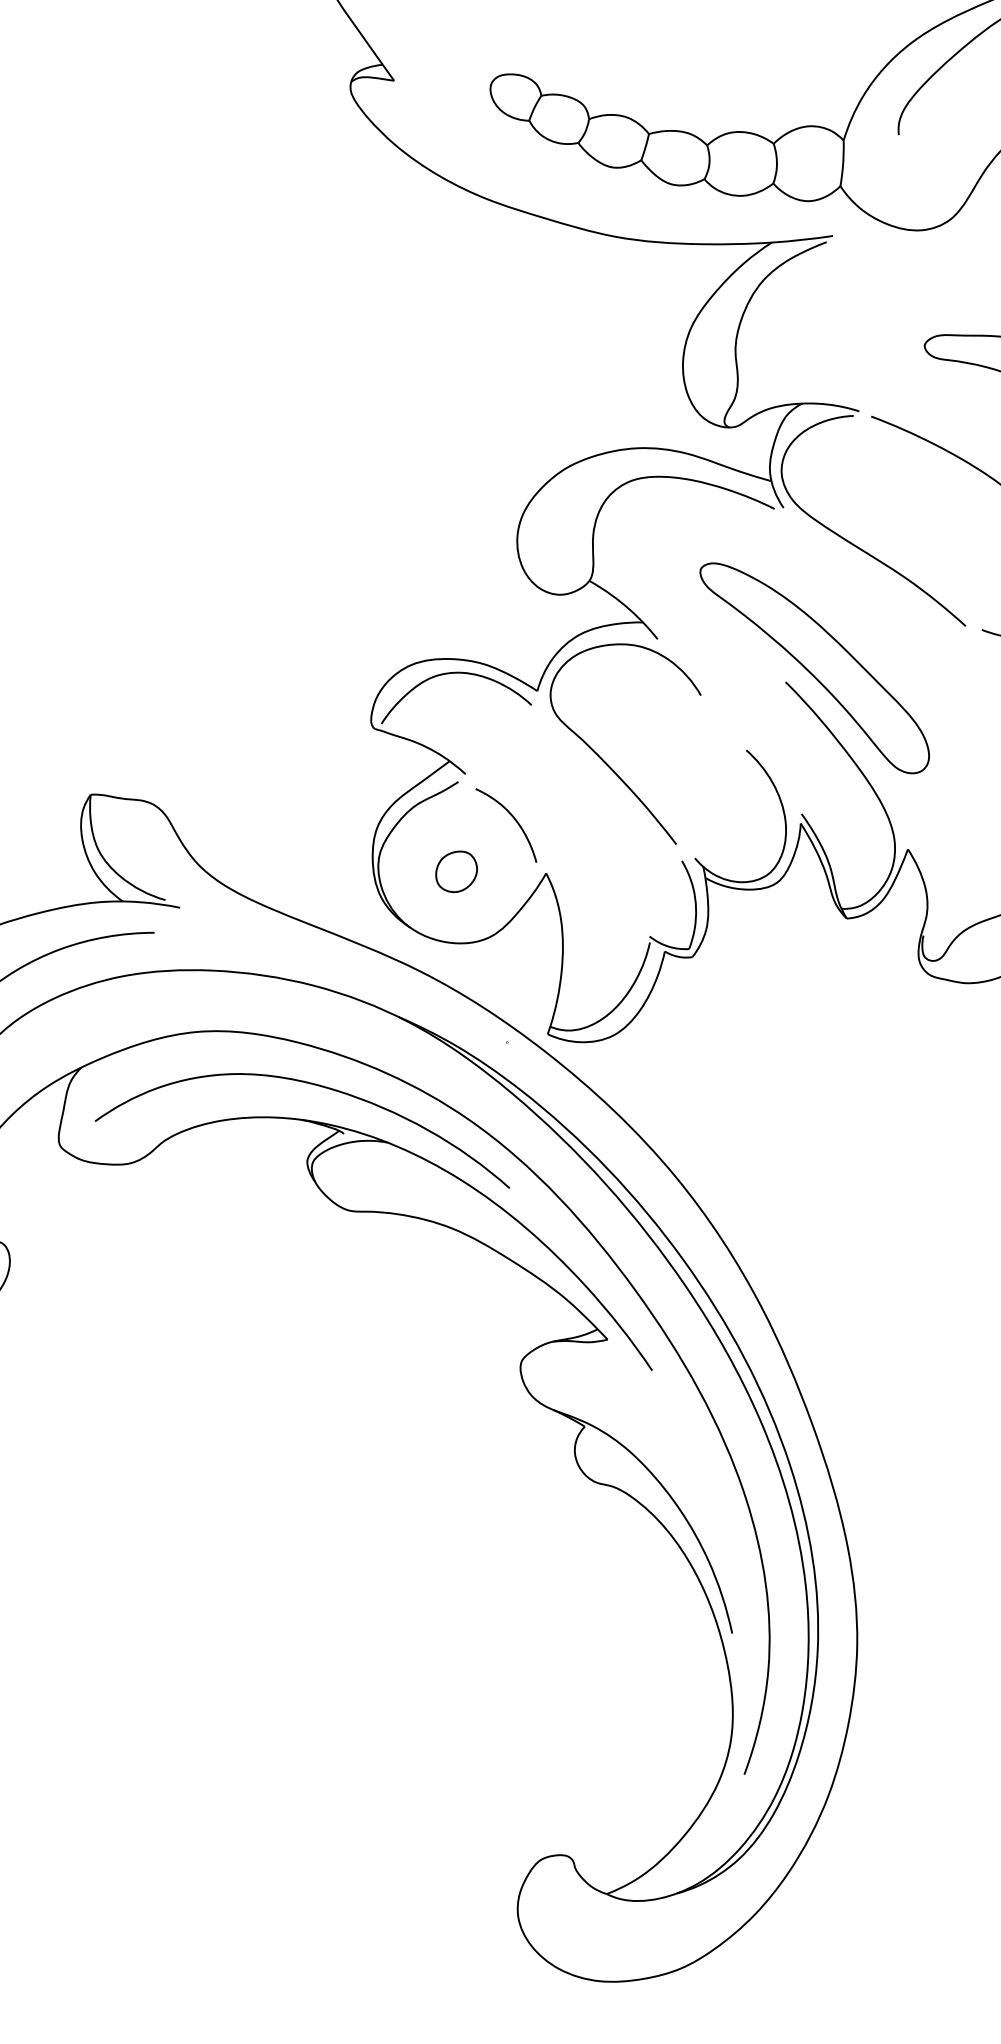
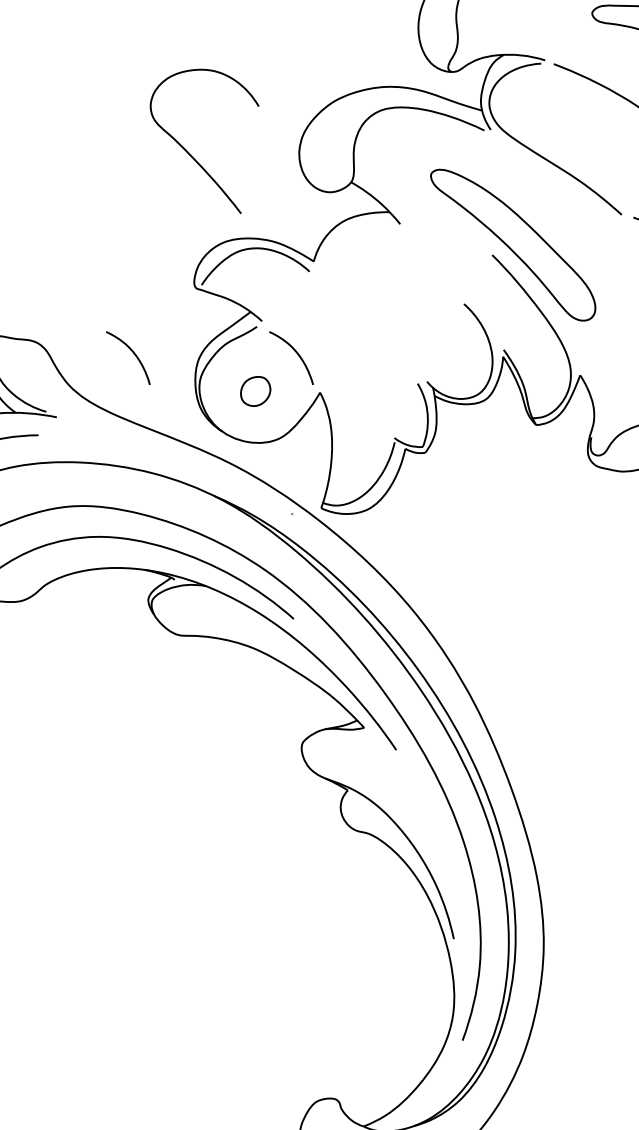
curve: (606, 762) -> (190, 154), moved
curve: (287, 820) -> (134, 354), added

